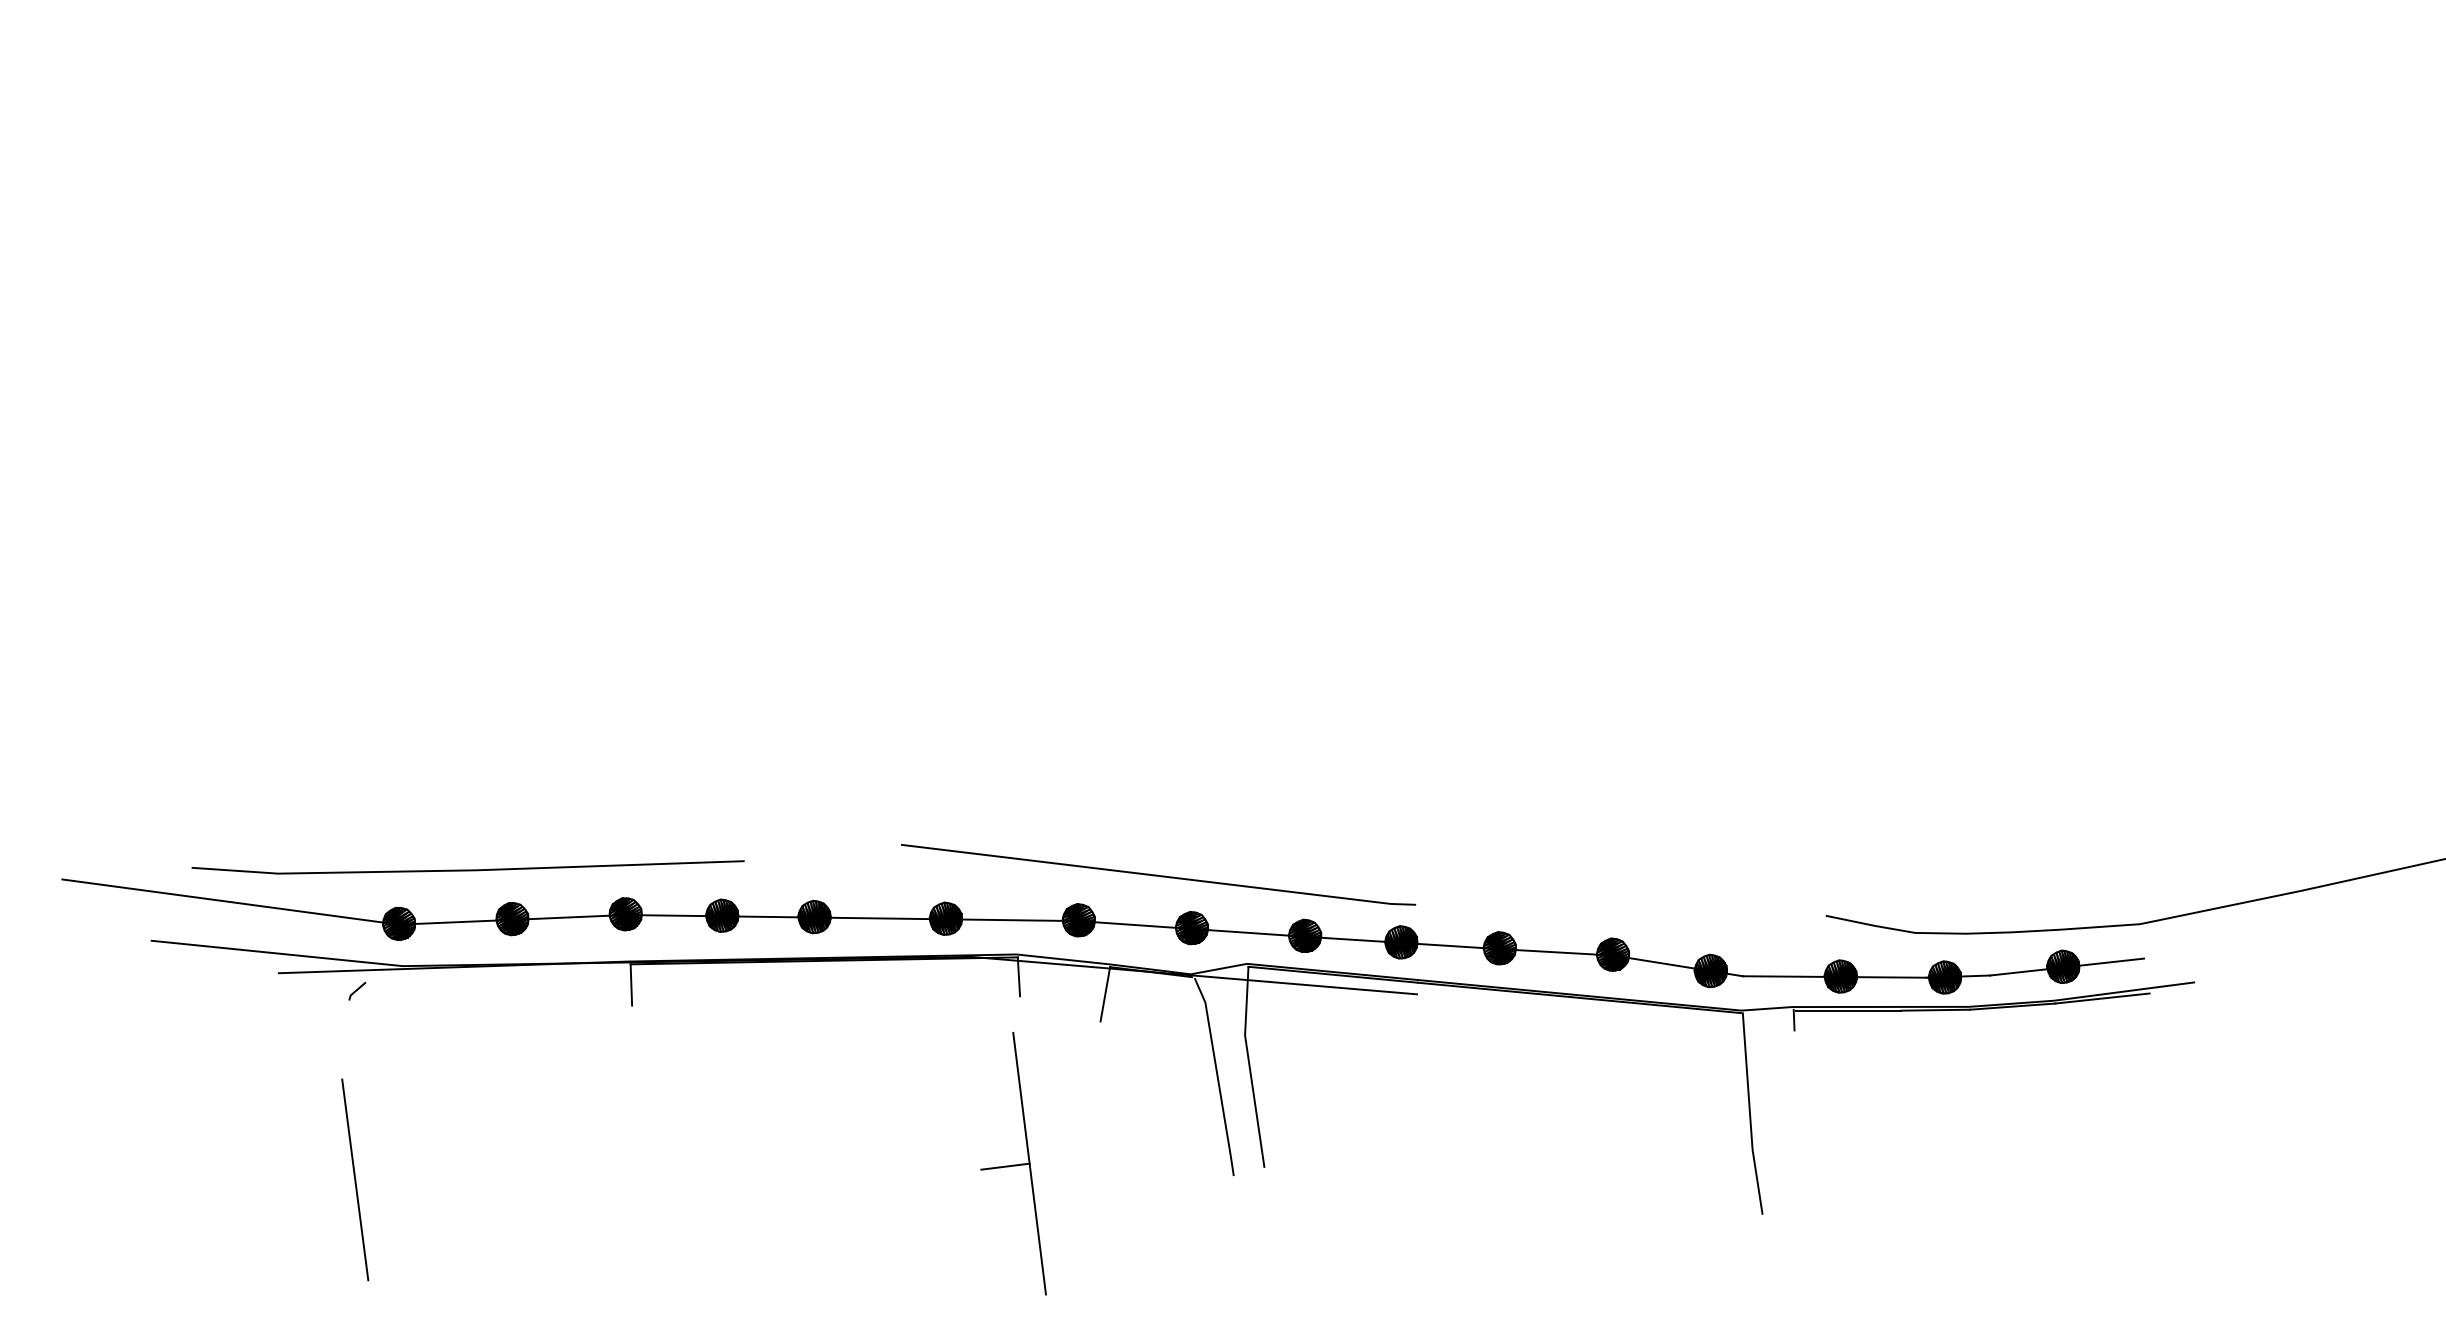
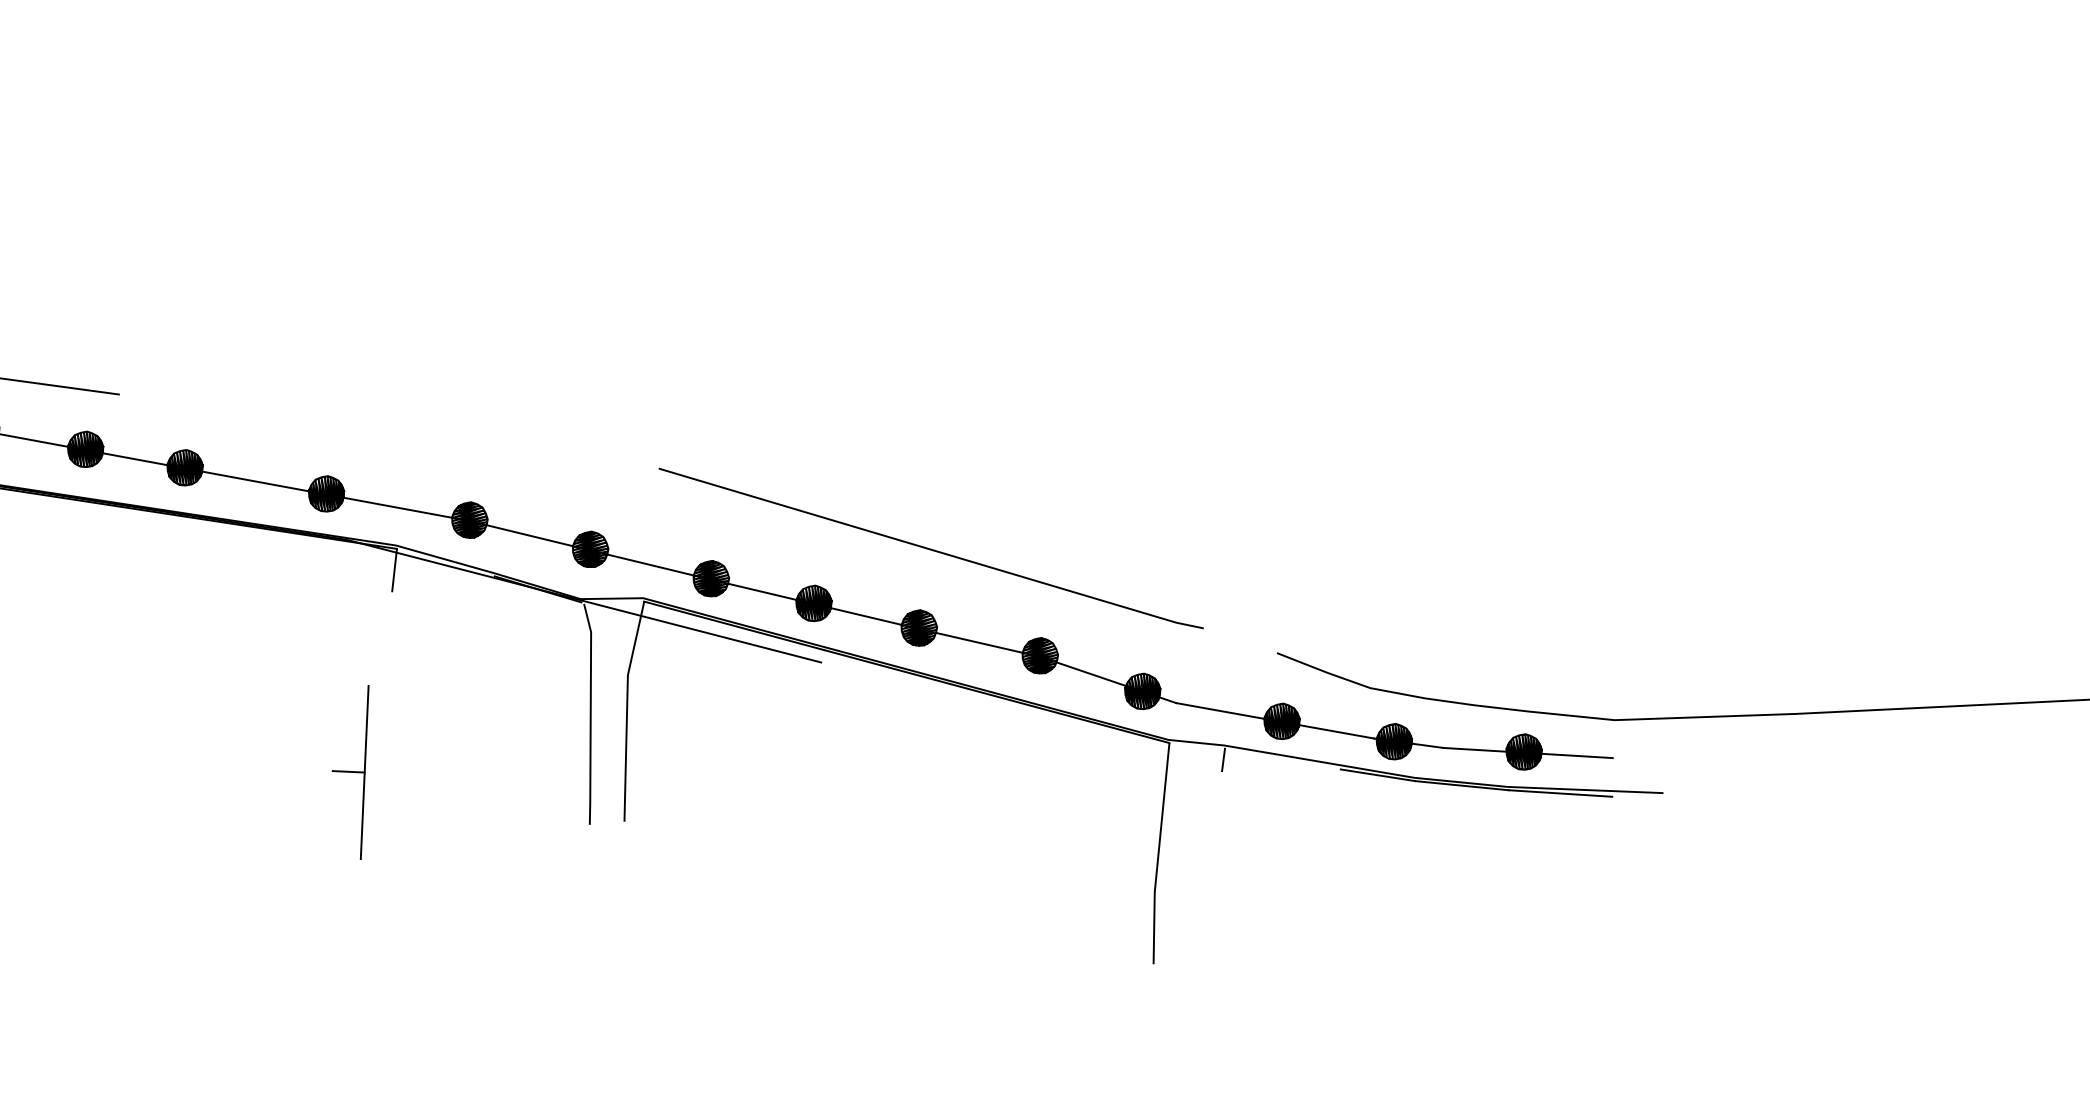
line: (1157, 874) -> (930, 547), moved
line: (1105, 994) -> (484, 605), removed
line: (1848, 1010) -> (1284, 759), removed
part: (1013, 1163) -> (354, 770), size x0.6

